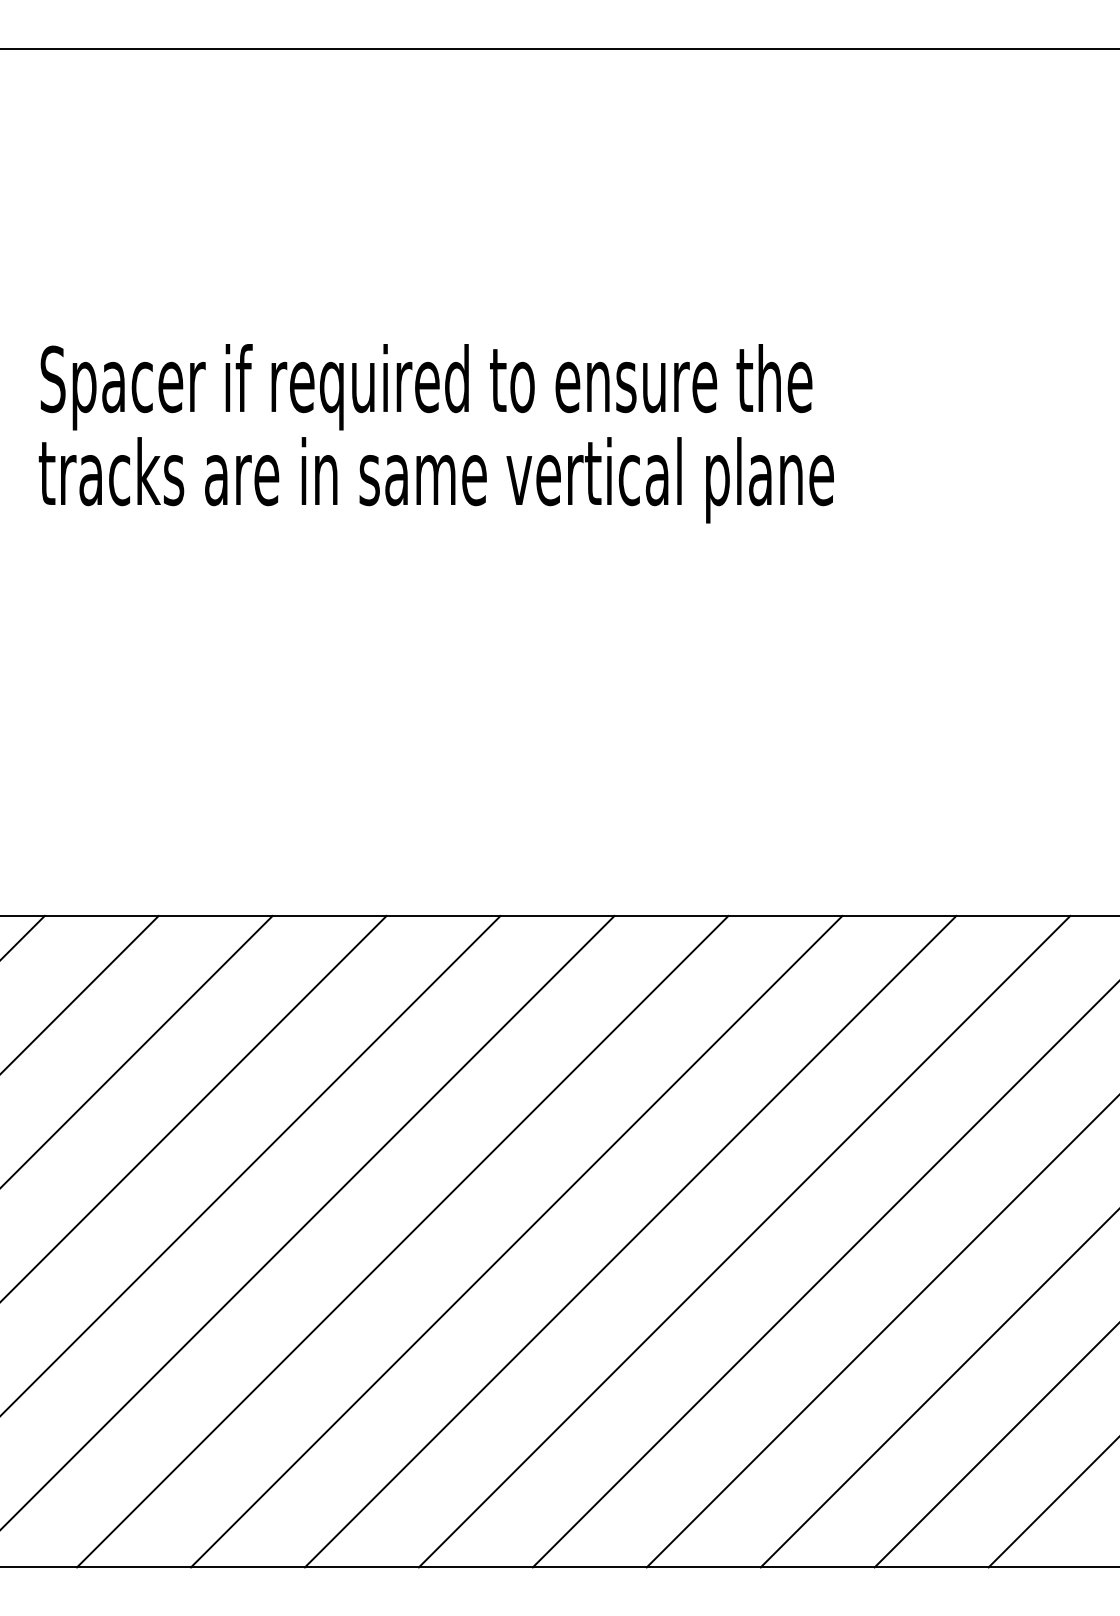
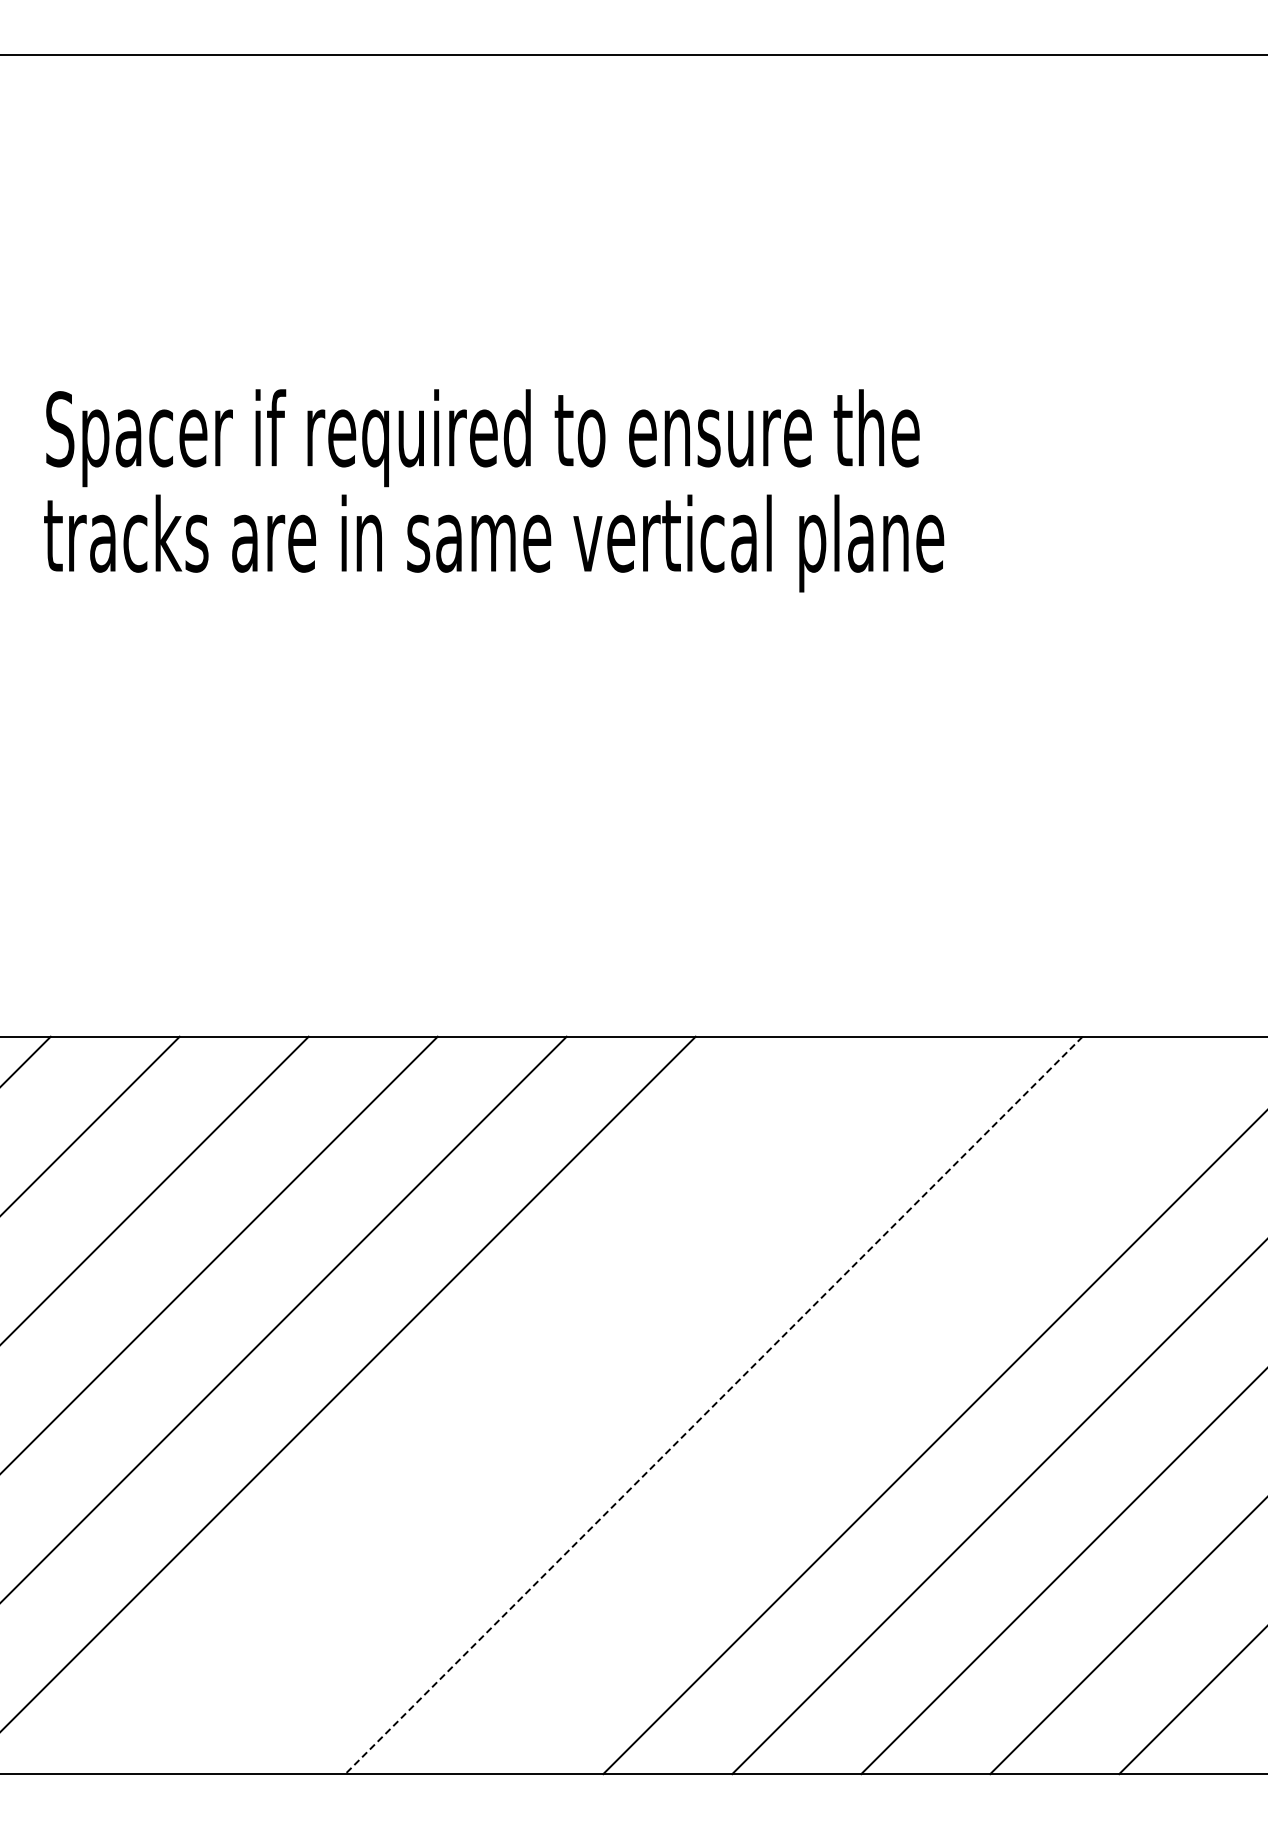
line: (402, 1241) -> (455, 1405), removed
line: (516, 1241) -> (584, 1405), removed
line: (630, 1241) -> (713, 1405), solid -> dashed
line: (744, 1241) -> (842, 1405), removed

